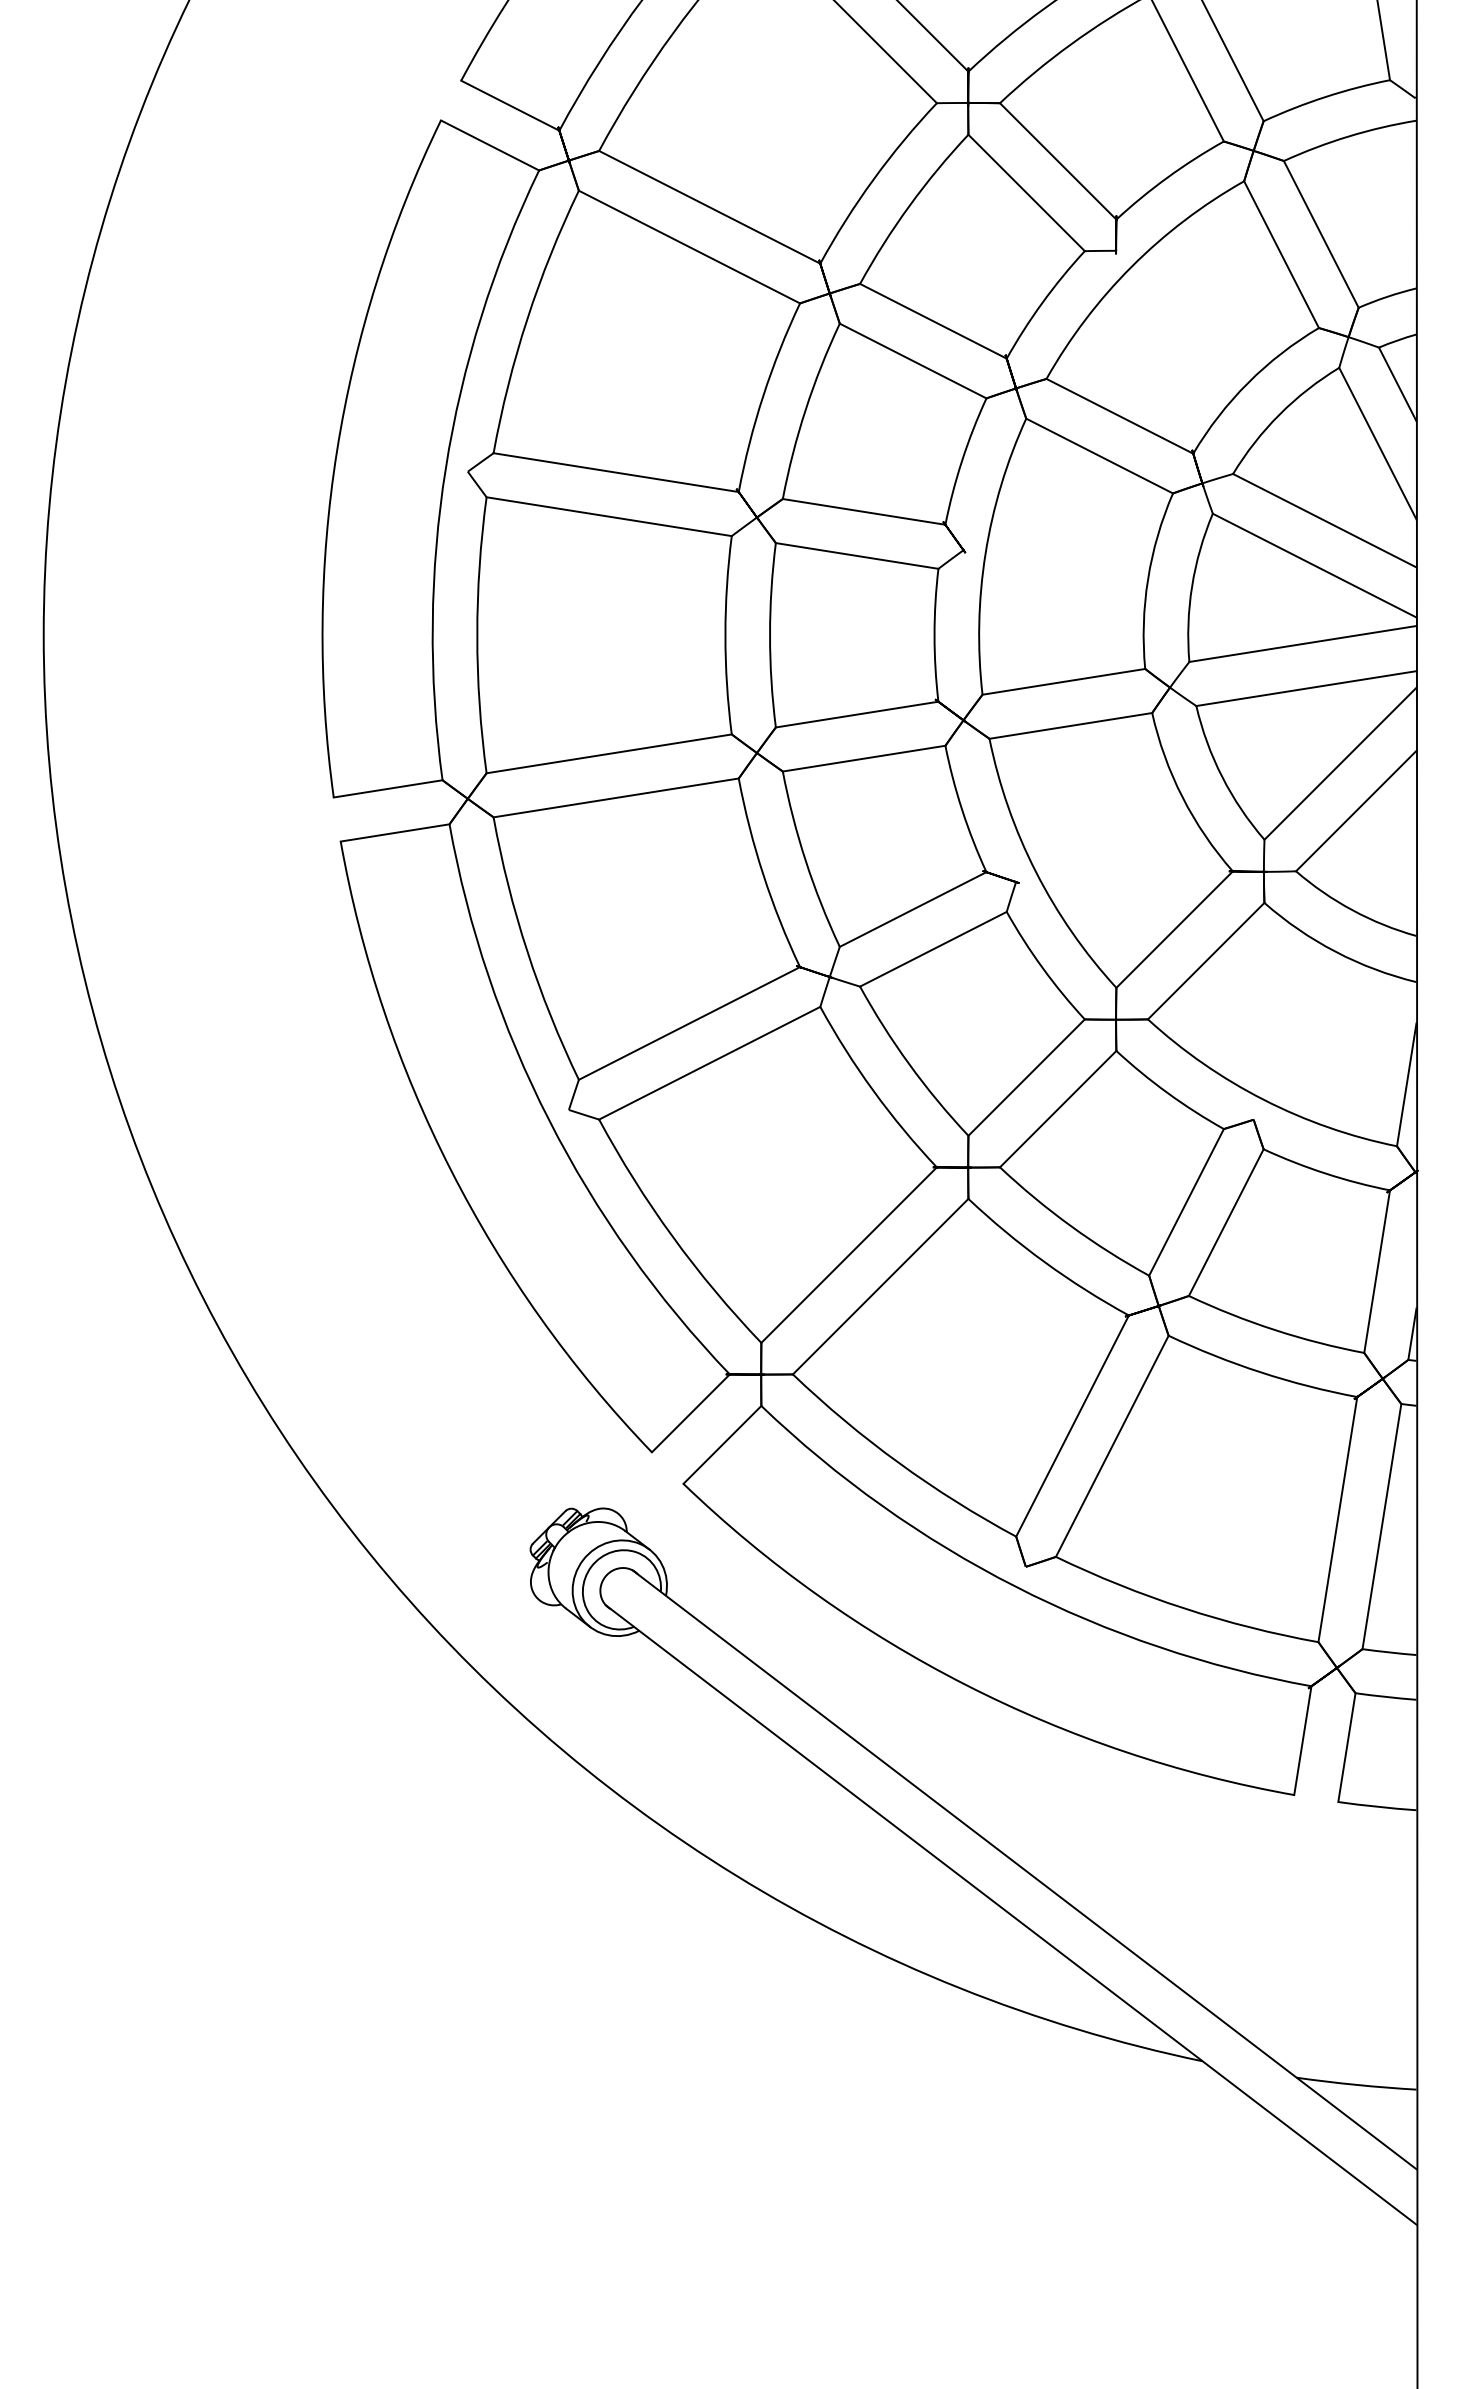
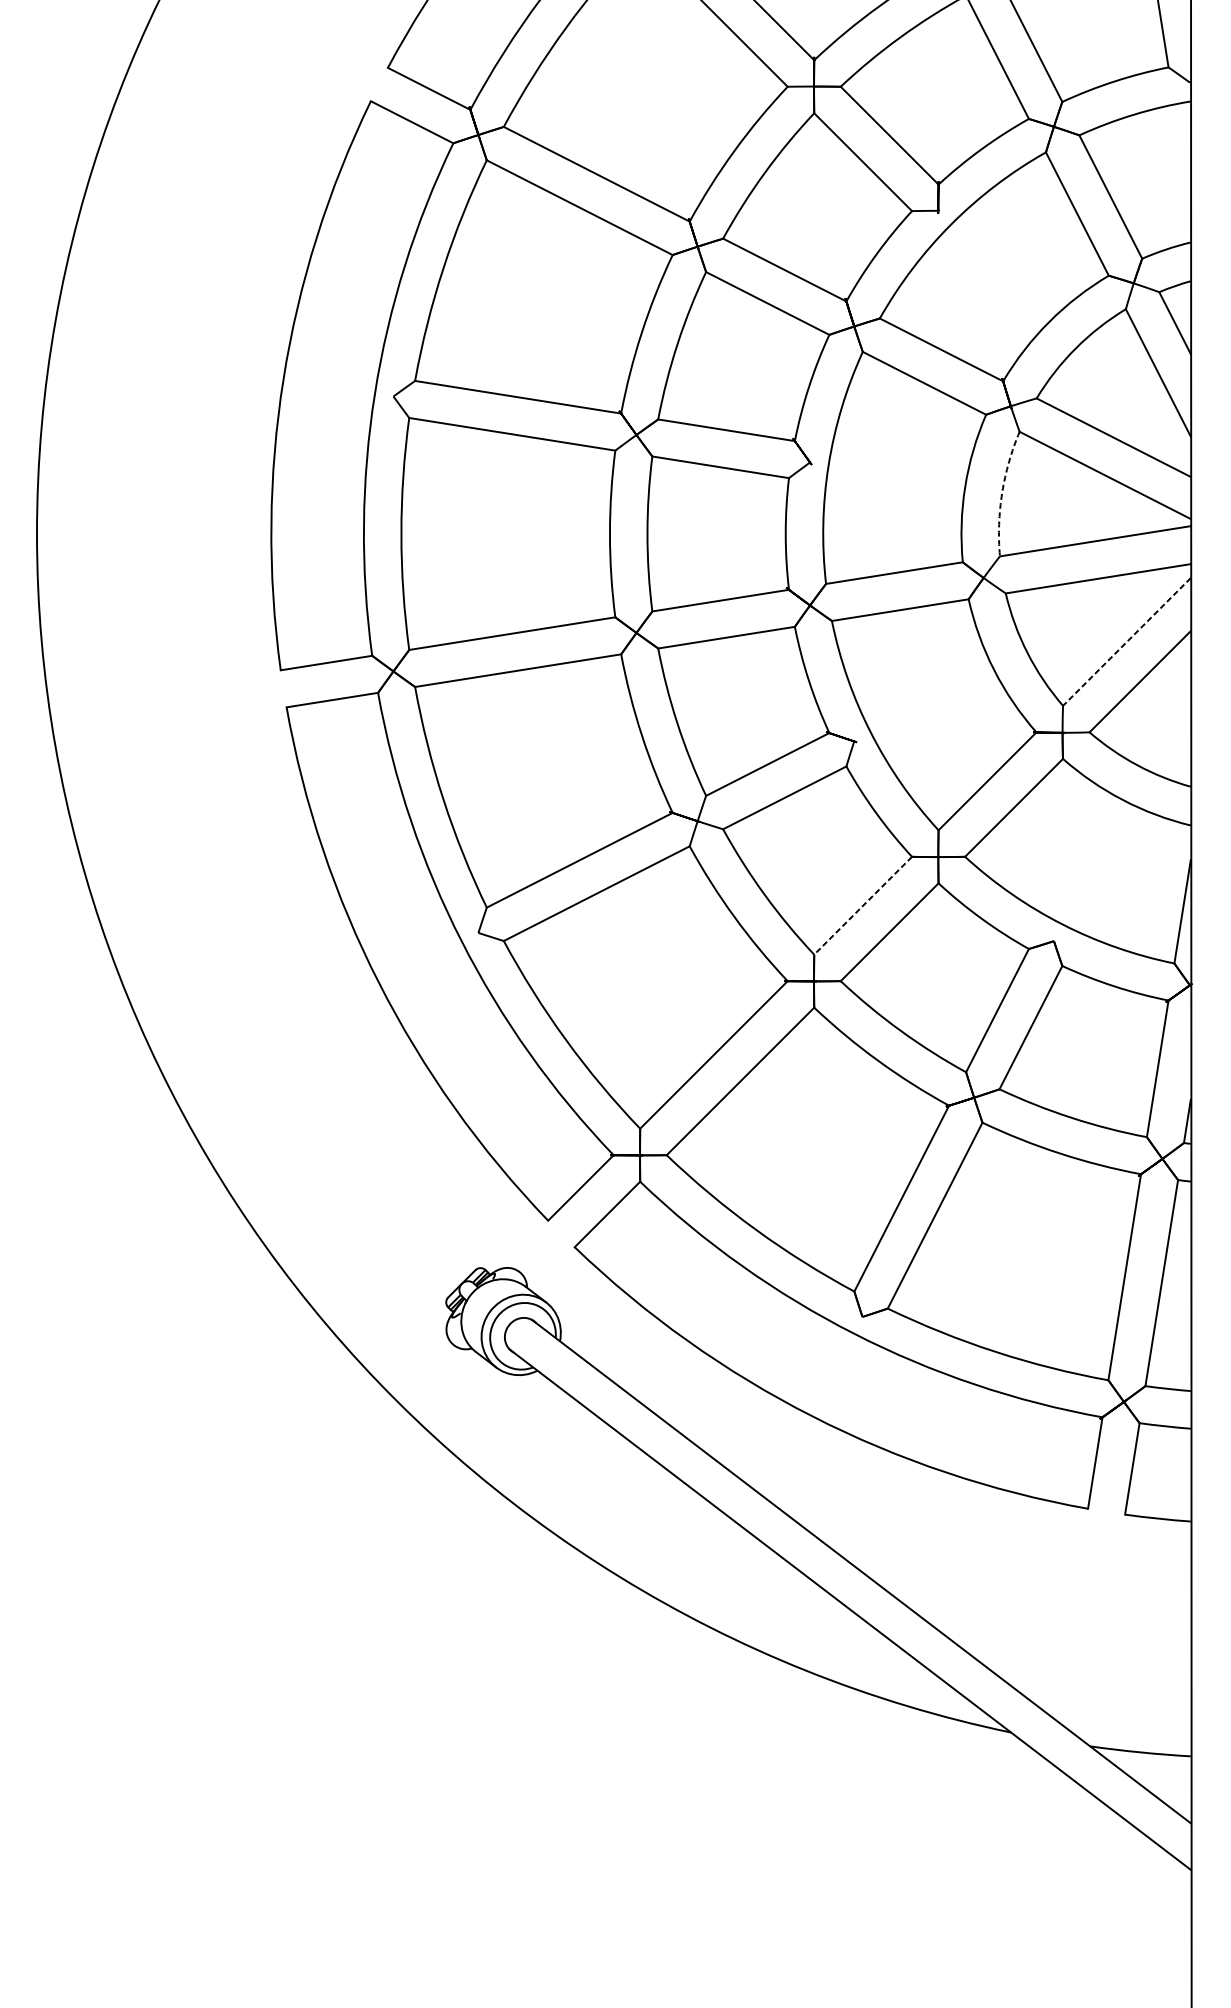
arc: (1192, 586) -> (1002, 492), solid -> dashed
line: (1340, 764) -> (1126, 642), solid -> dashed
line: (1026, 1077) -> (863, 905), solid -> dashed

